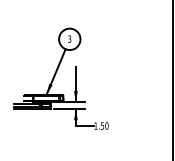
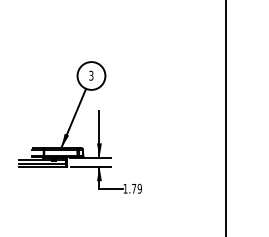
text: (104, 125) -> (136, 188), 1.50 -> 1.79

